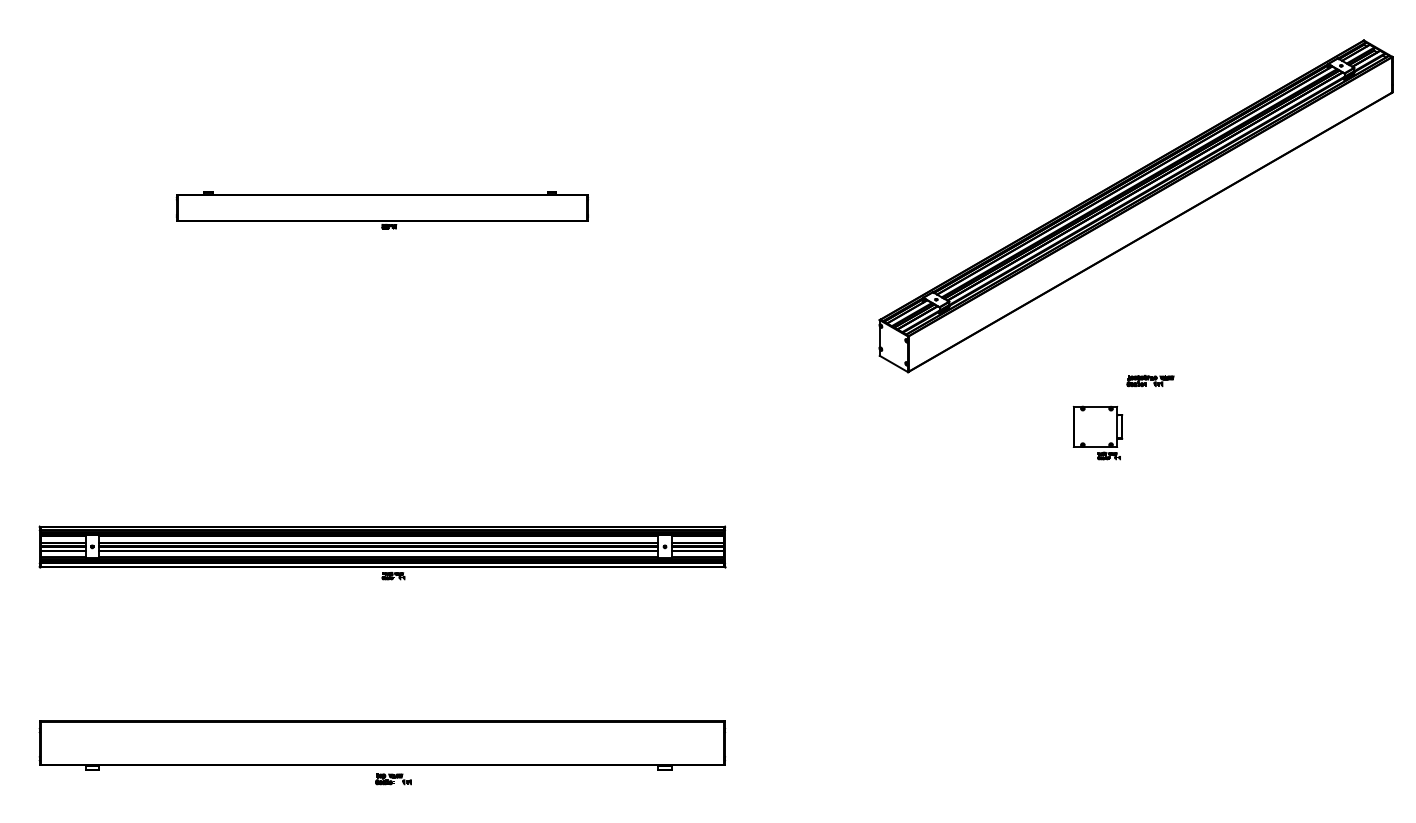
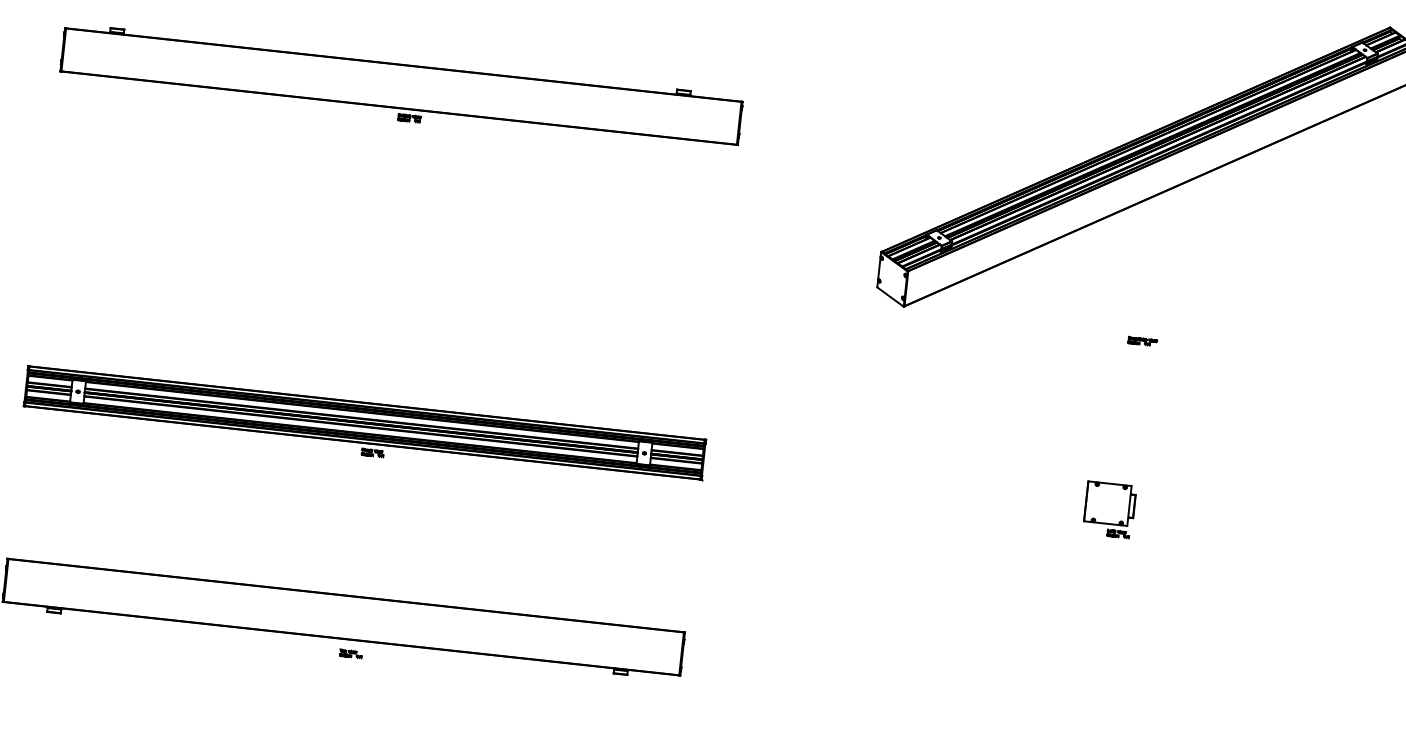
part: (382, 210) -> (401, 90), size x1.67
part: (1150, 381) -> (1142, 341), size x0.62
part: (1097, 432) -> (1109, 509), moved
part: (393, 779) -> (350, 654), size x0.62

